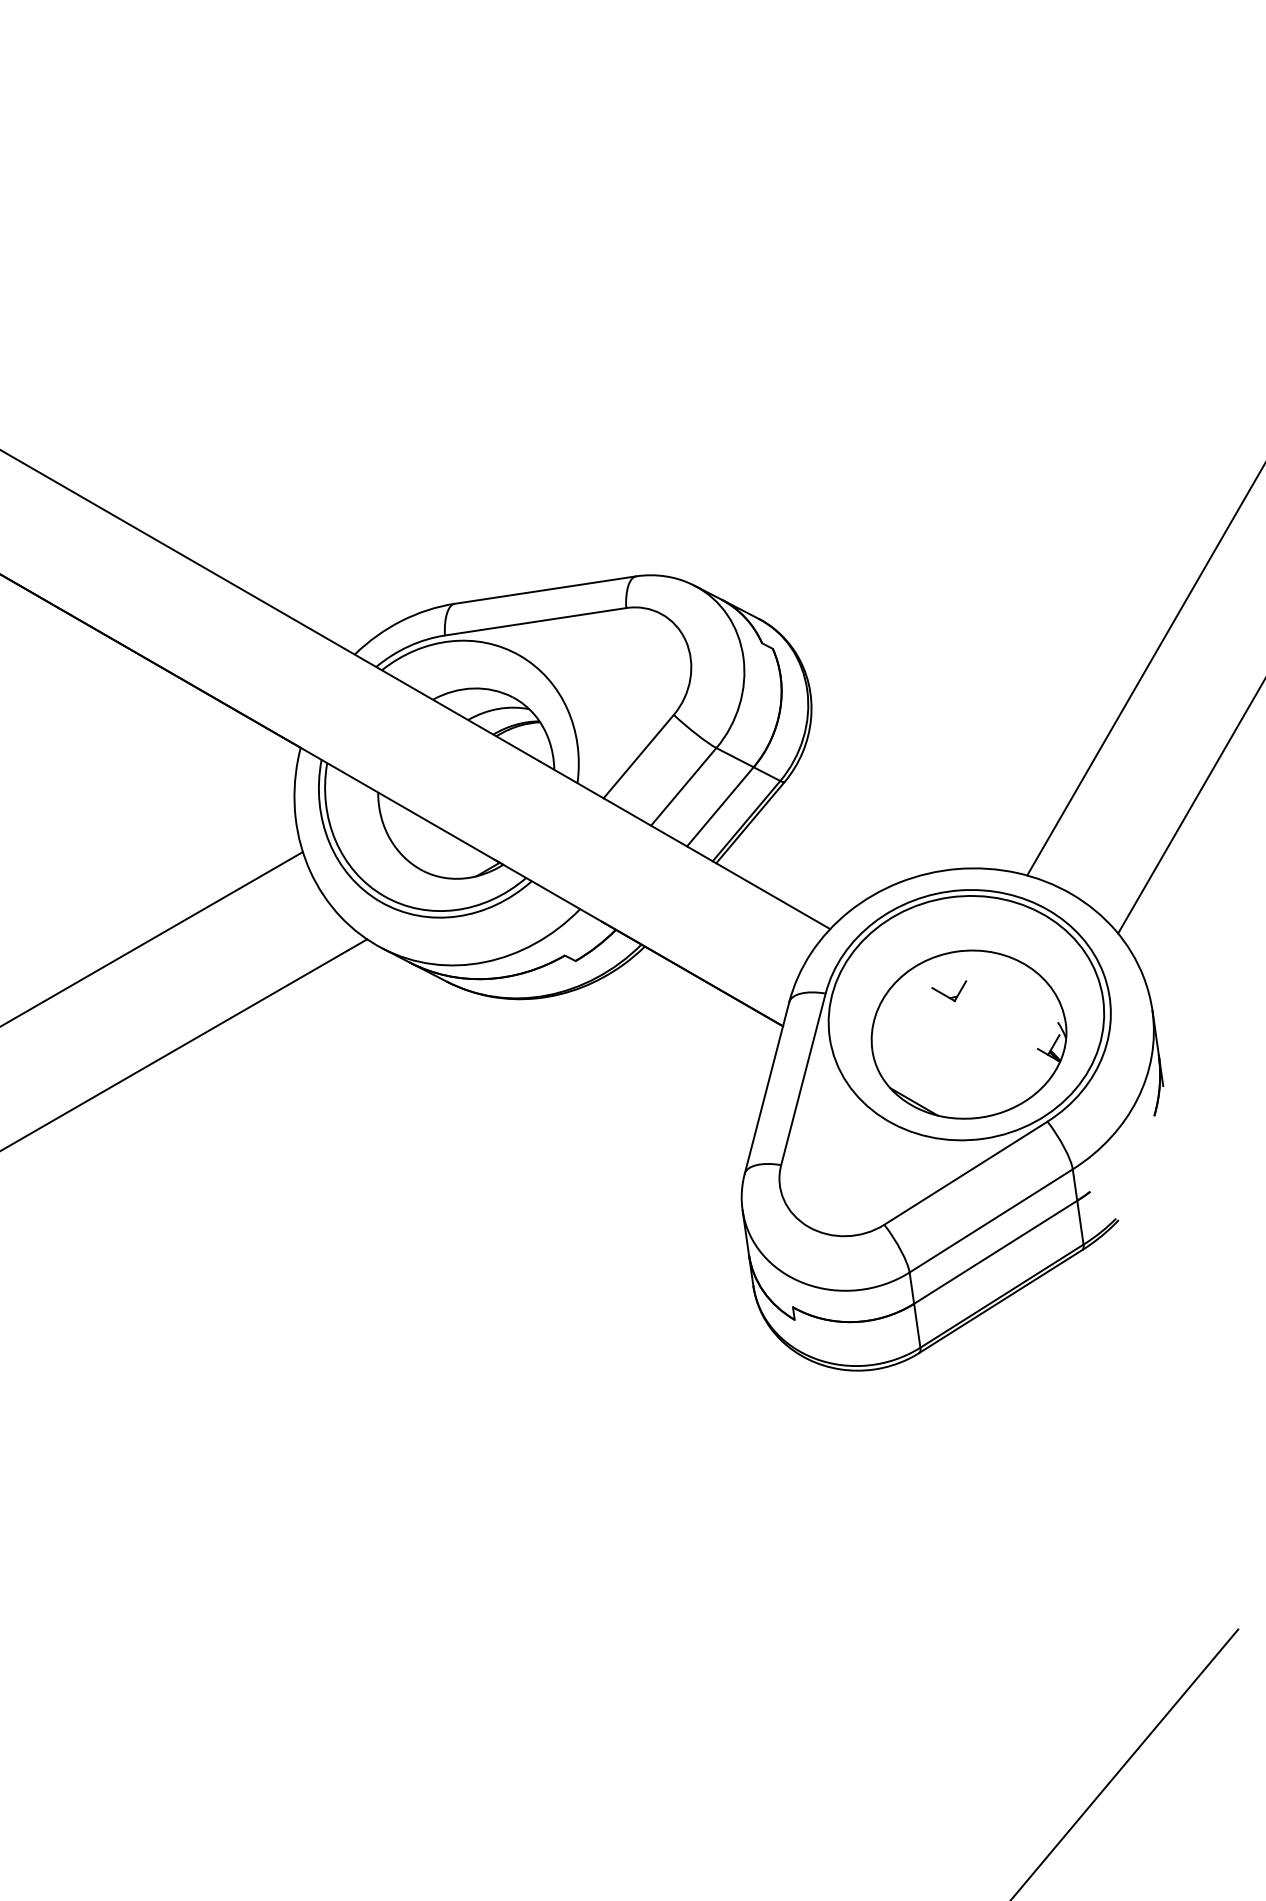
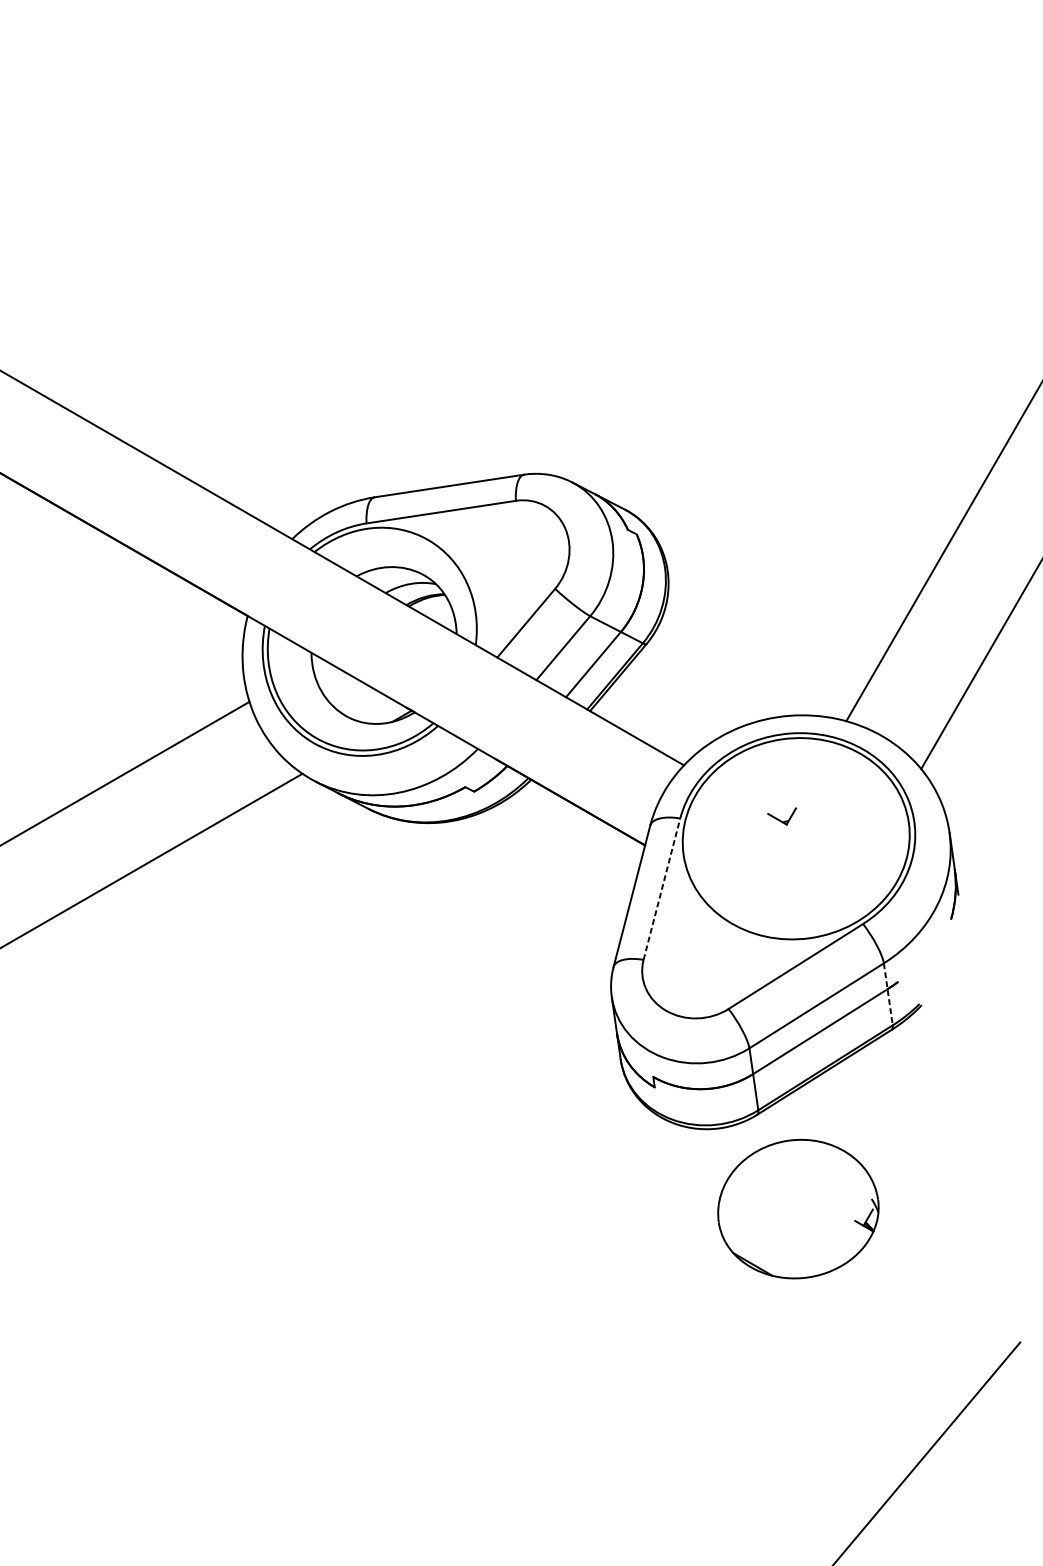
part: (968, 1034) -> (797, 1209), moved
line: (803, 1079) -> (661, 889), solid -> dashed
line: (1078, 1207) -> (888, 994), solid -> dashed

